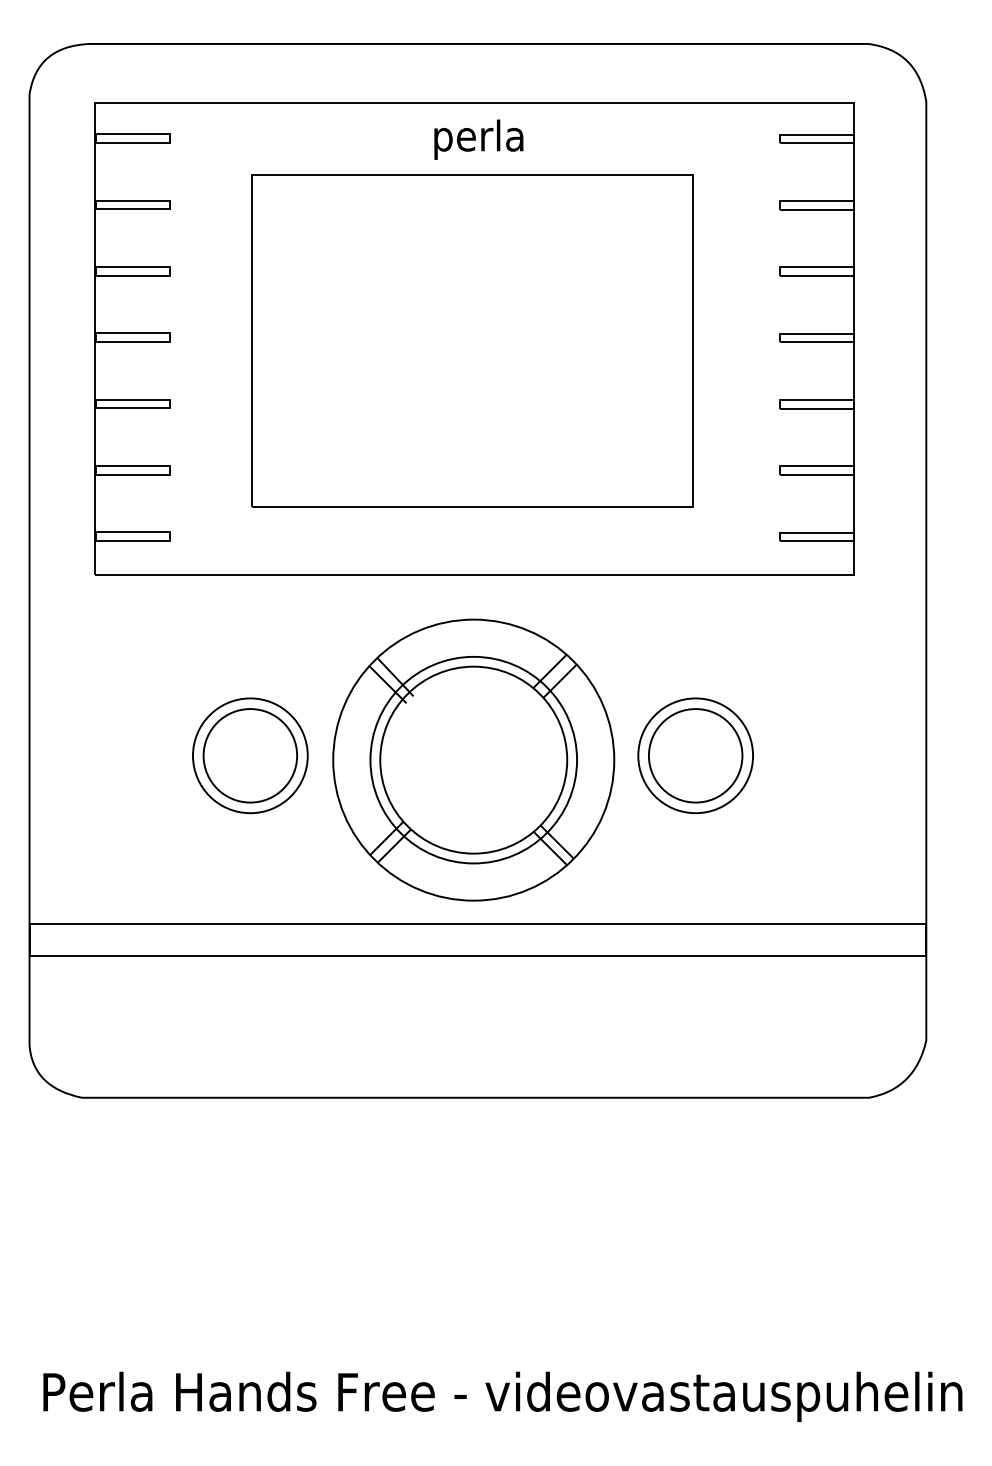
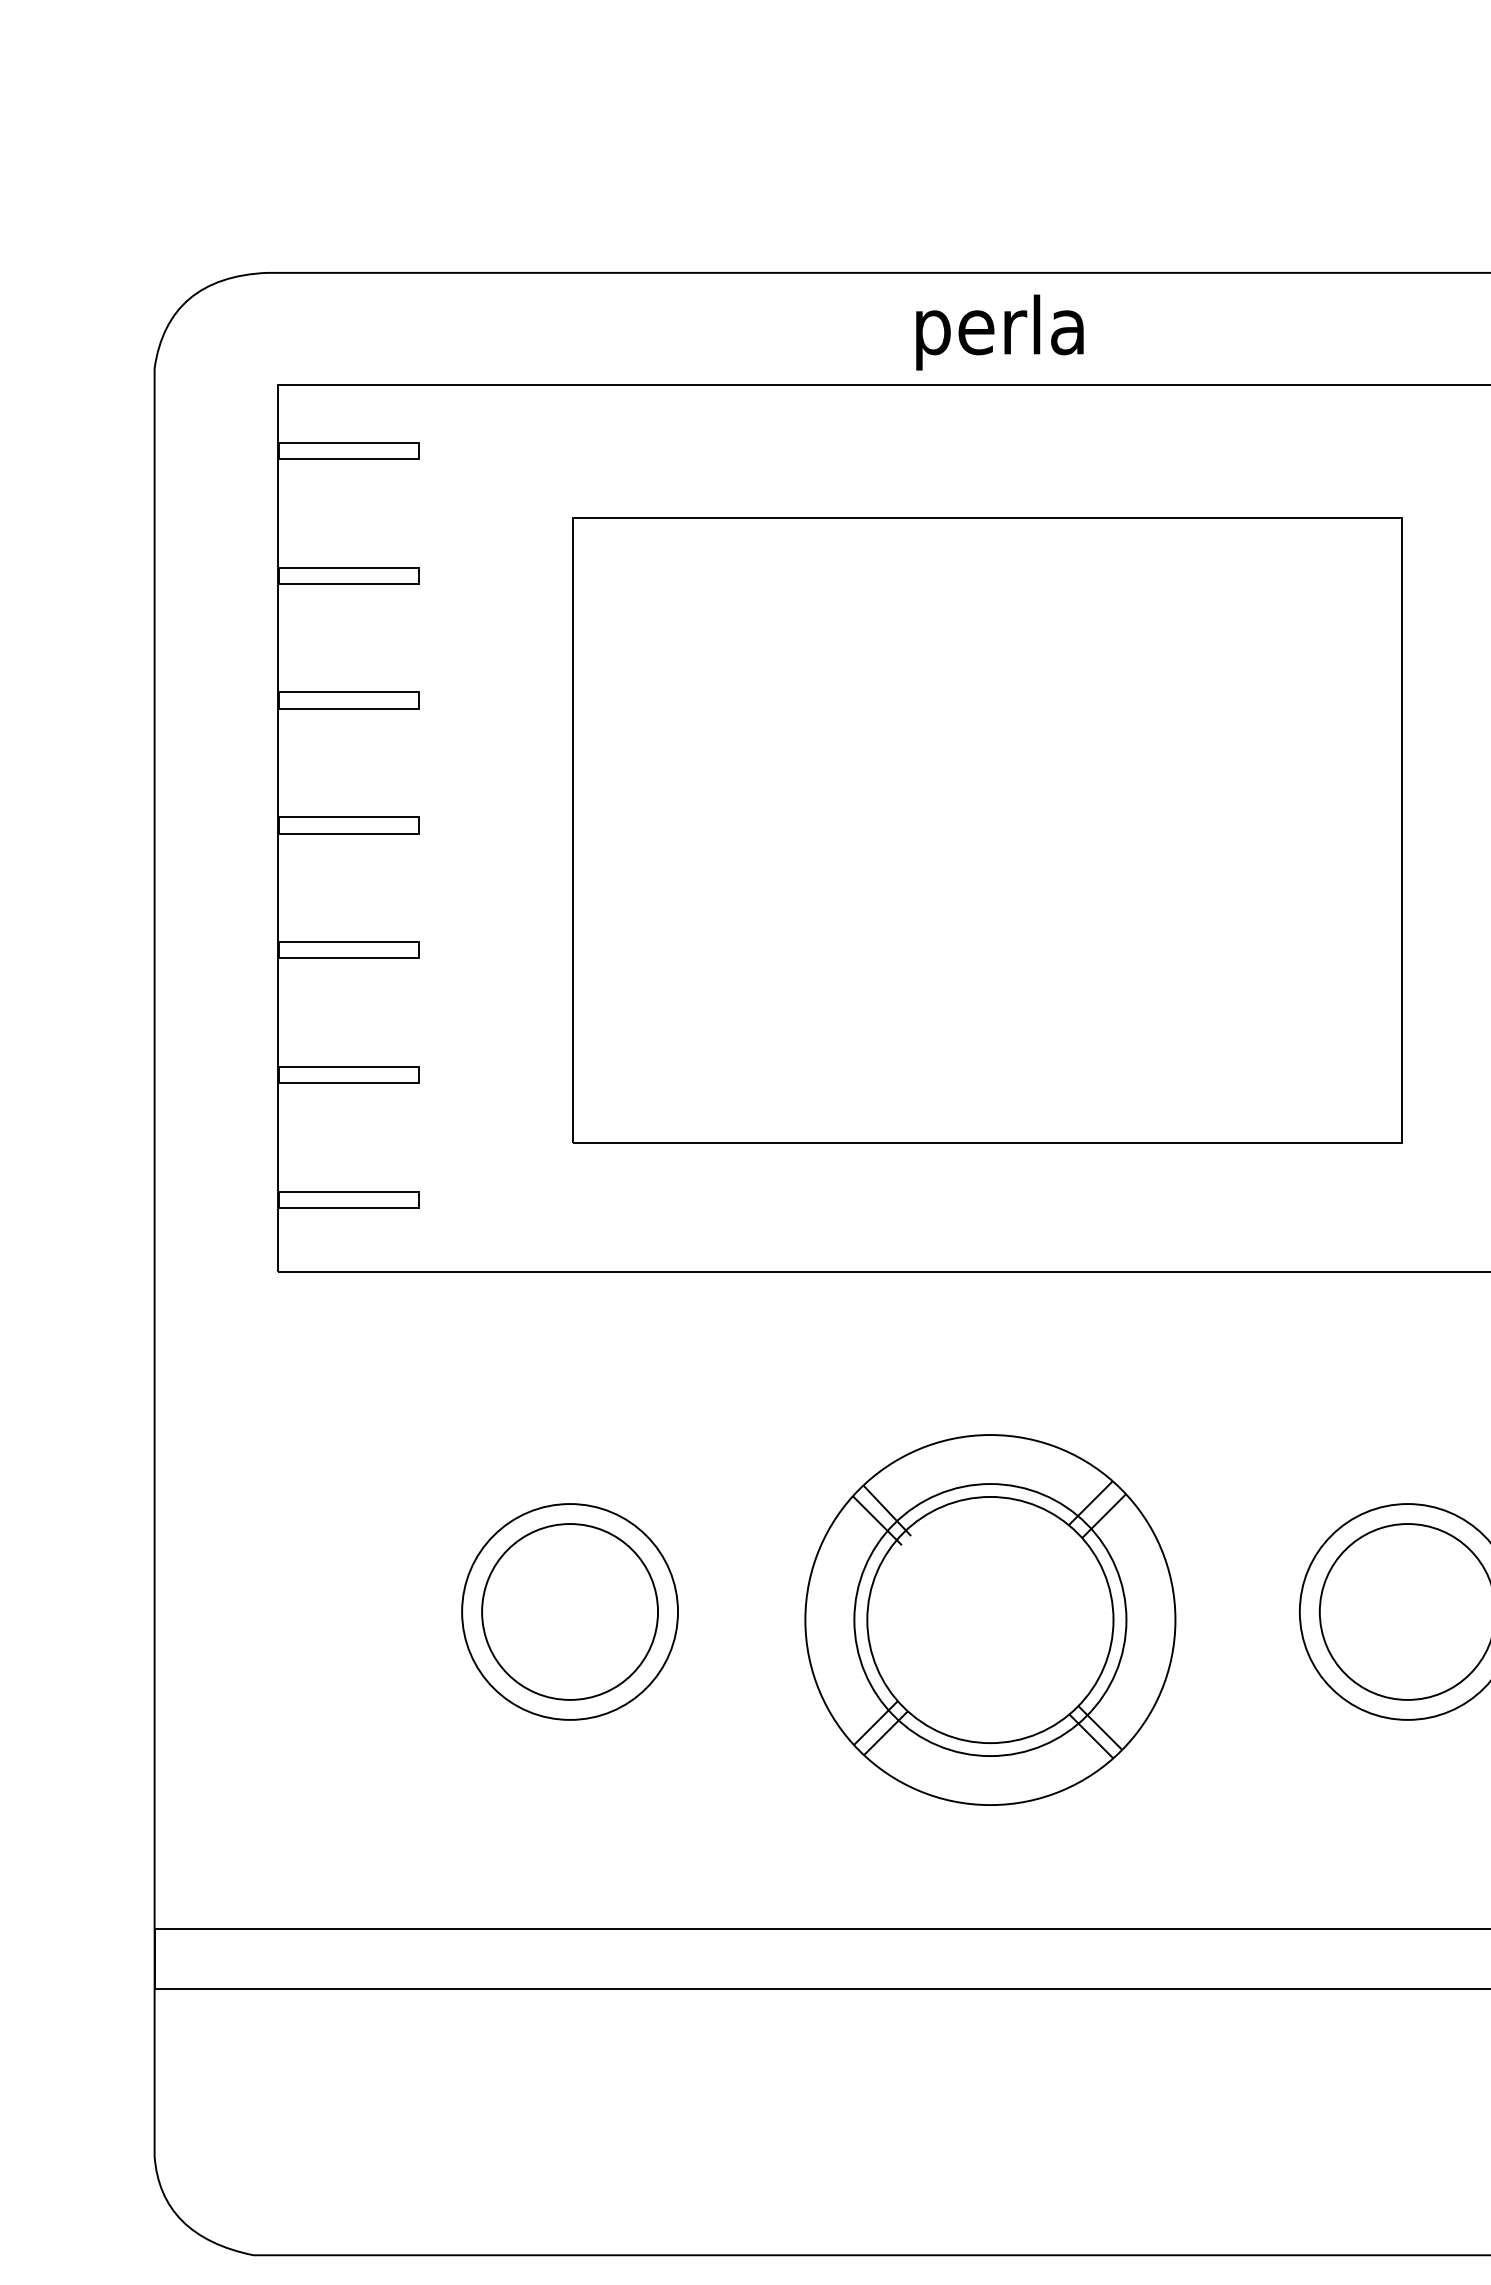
text: (478, 139) -> (999, 332), moved
part: (473, 759) -> (989, 1618), size x0.7

